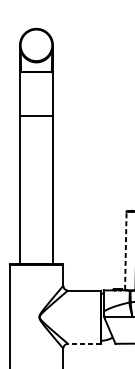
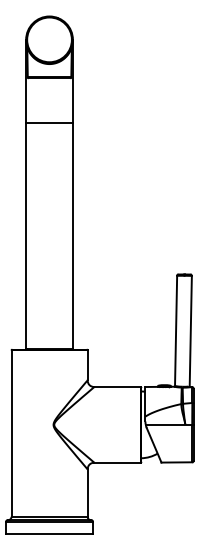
line: (36, 115) -> (49, 123), moved
line: (126, 250) -> (176, 330), dashed -> solid
line: (83, 343) -> (116, 462), dashed -> solid

